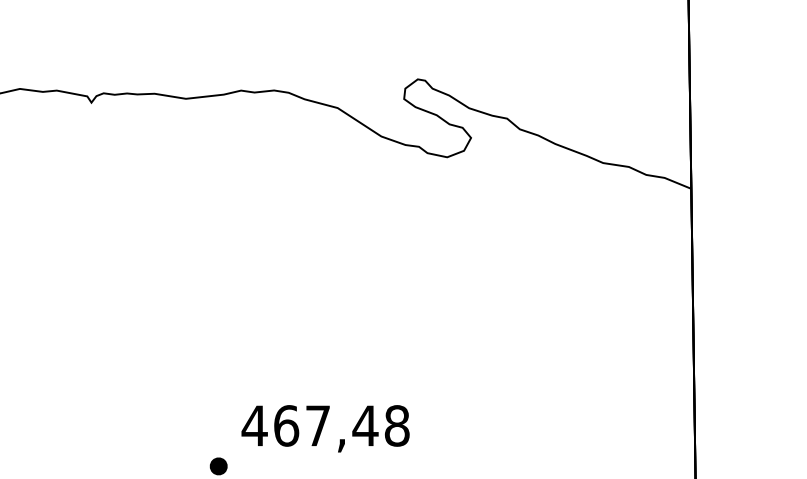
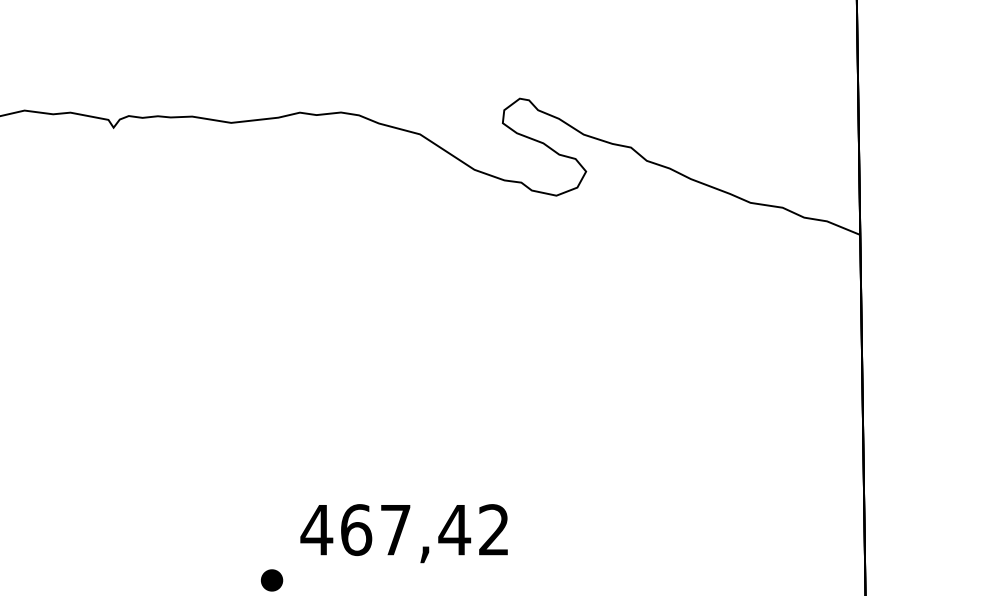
text: (396, 426) -> (493, 530), 467,48 -> 467,42

